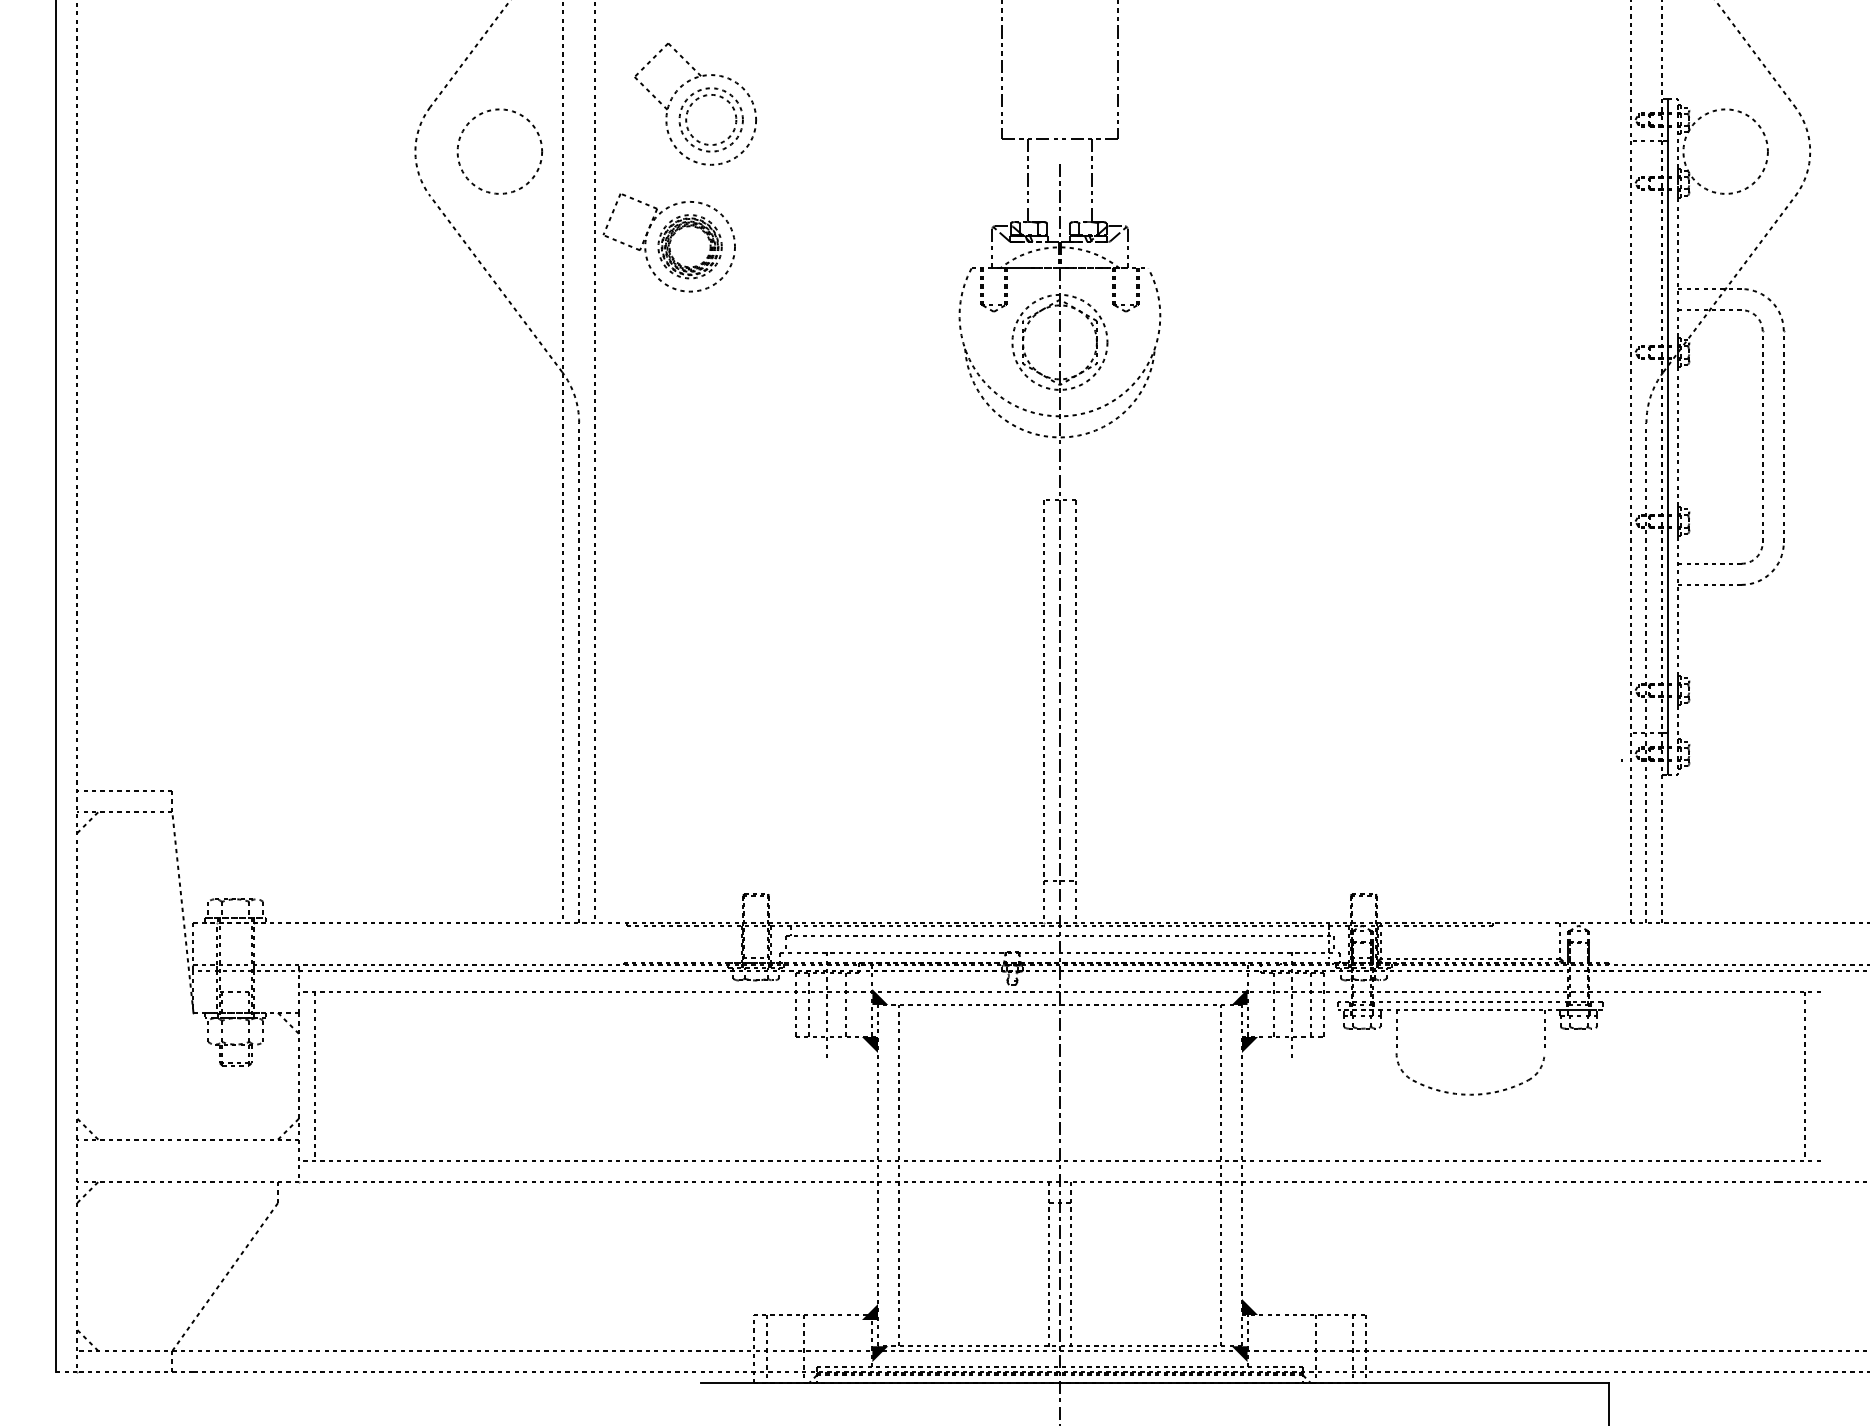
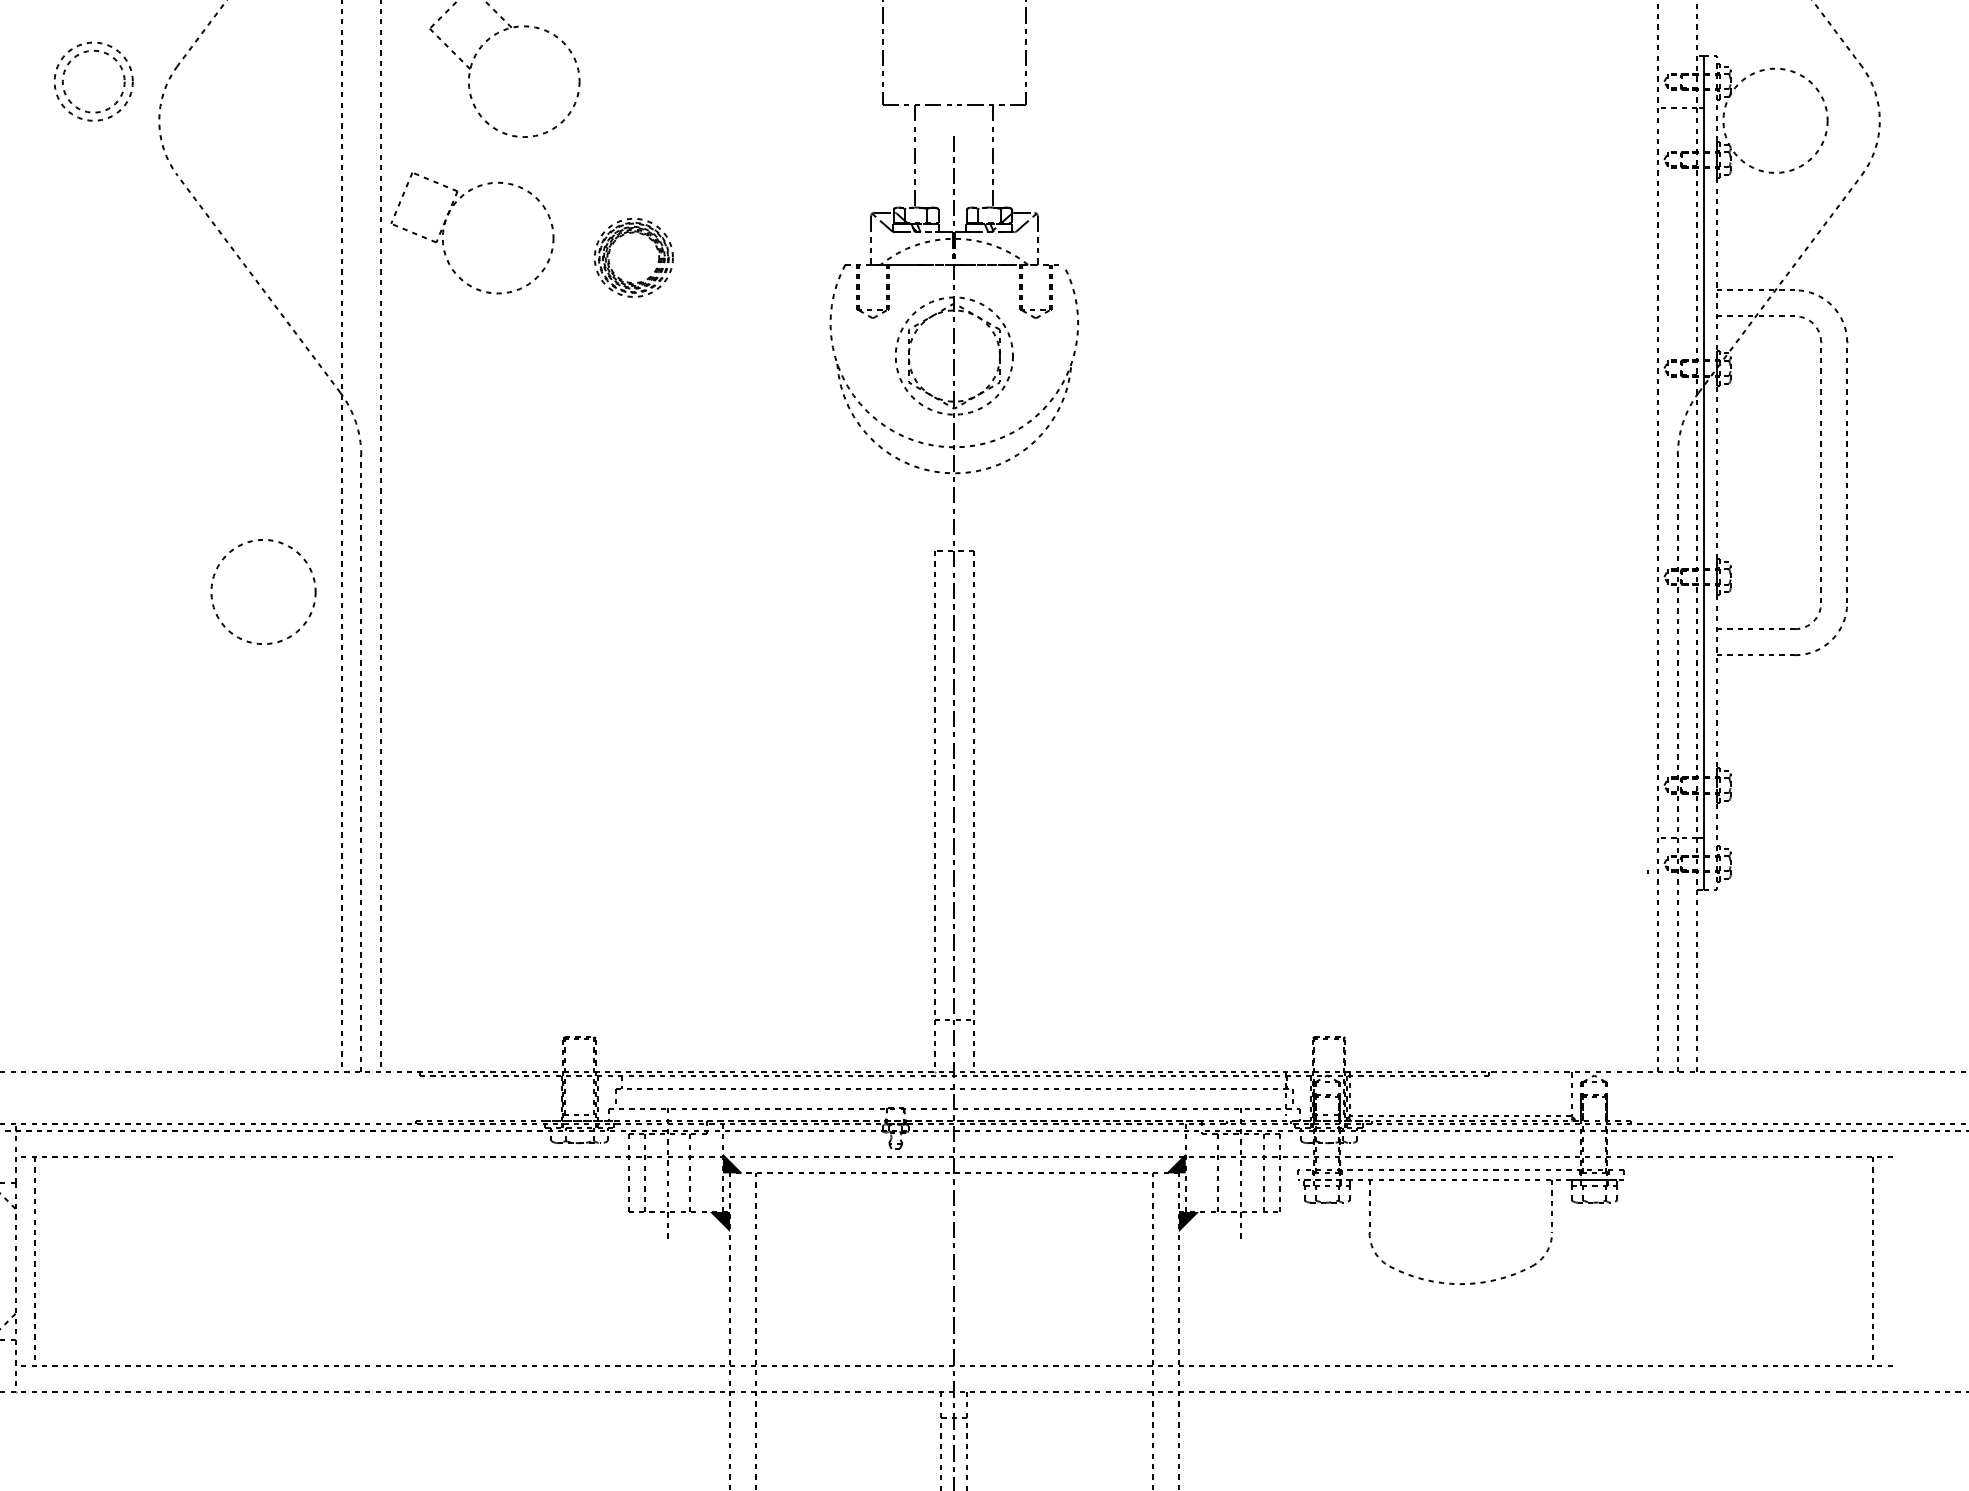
part: (687, 119) -> (64, 81), moved
circle: (499, 151) -> (263, 591), moved
part: (674, 235) -> (614, 243), moved

